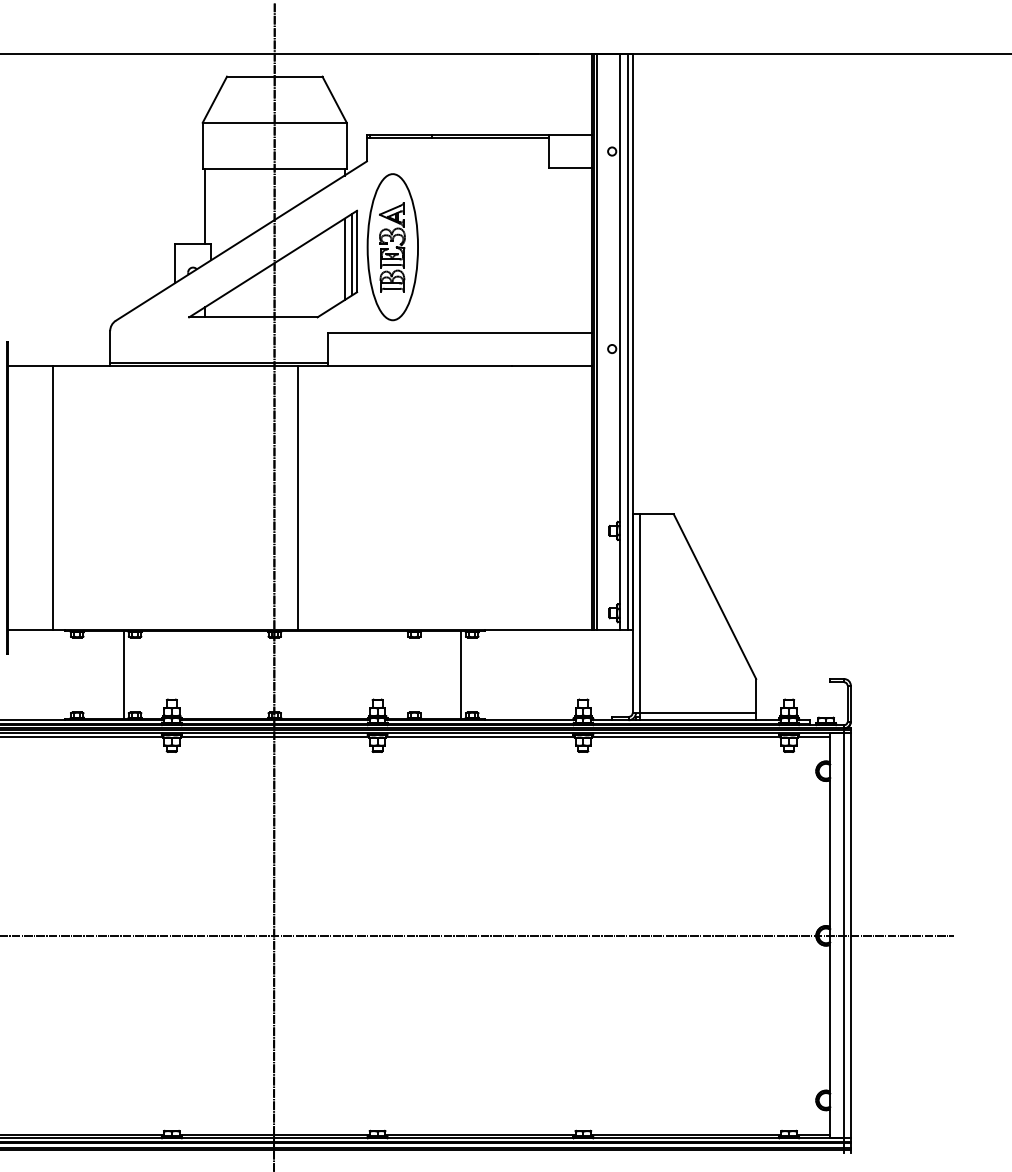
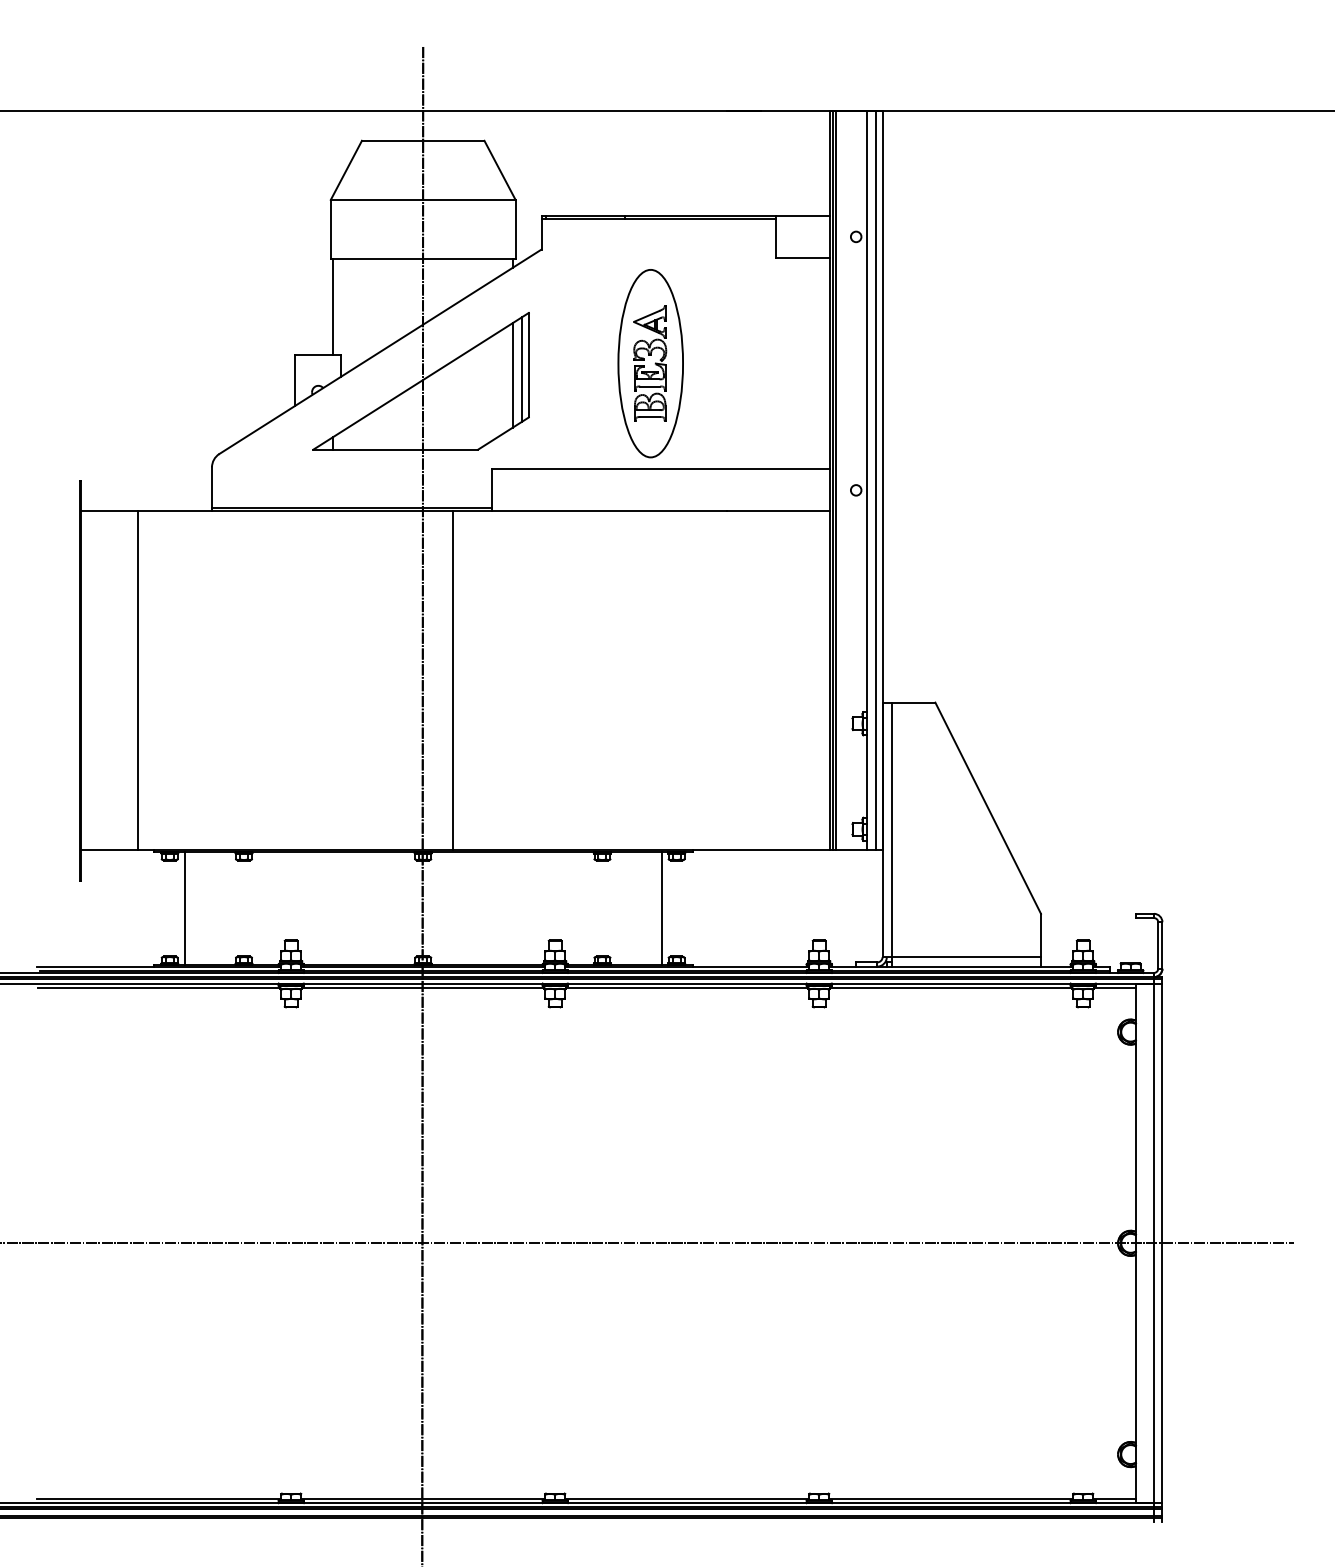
part: (392, 247) -> (650, 363), moved
line: (123, 674) -> (184, 908), moved

